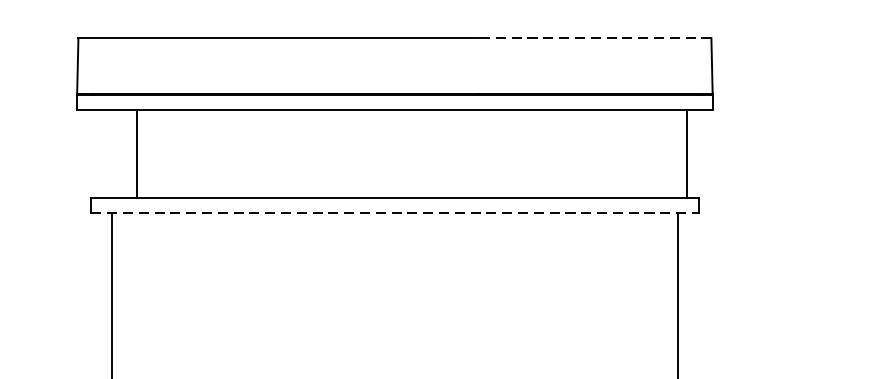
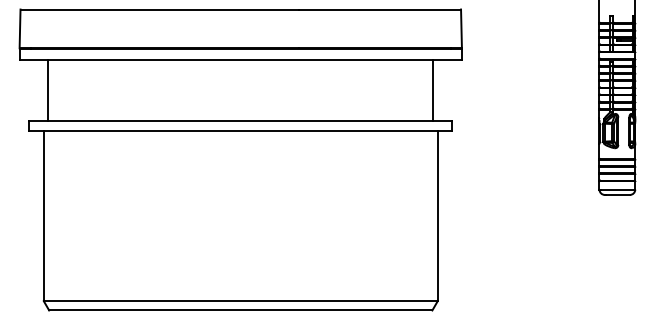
line: (595, 38) -> (380, 9), dashed -> solid
line: (137, 152) -> (48, 89), moved
line: (687, 152) -> (433, 89), moved
line: (395, 213) -> (241, 131), dashed -> solid

